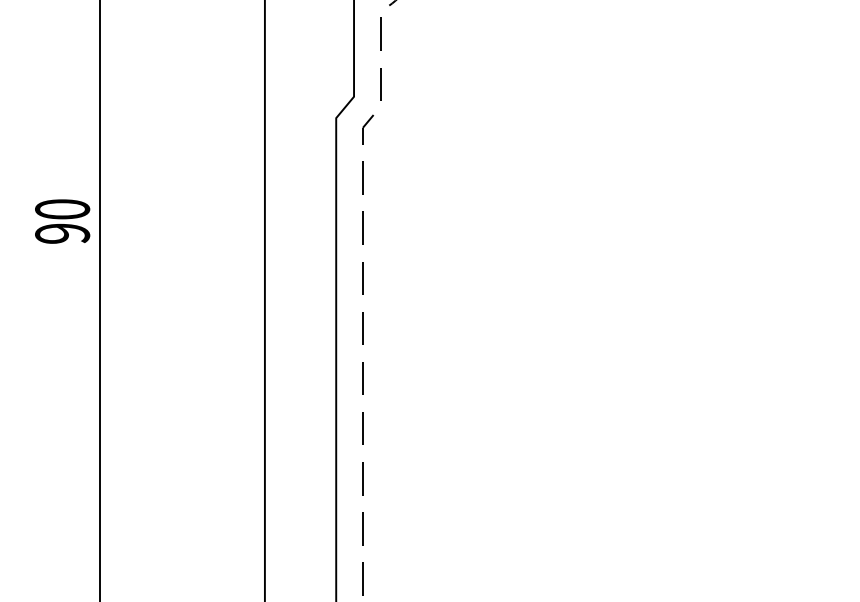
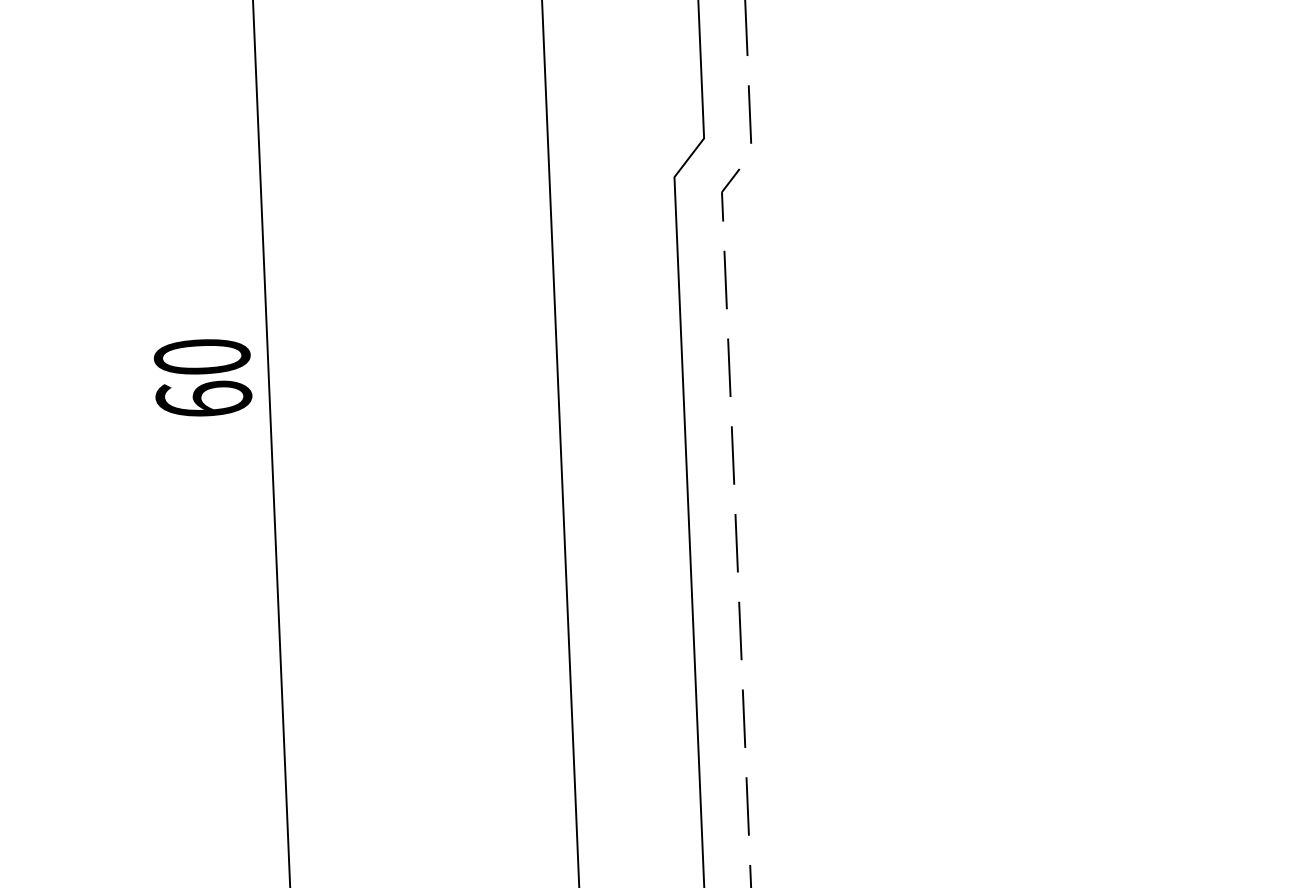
text: (62, 233) -> (203, 399), 90 -> 60

